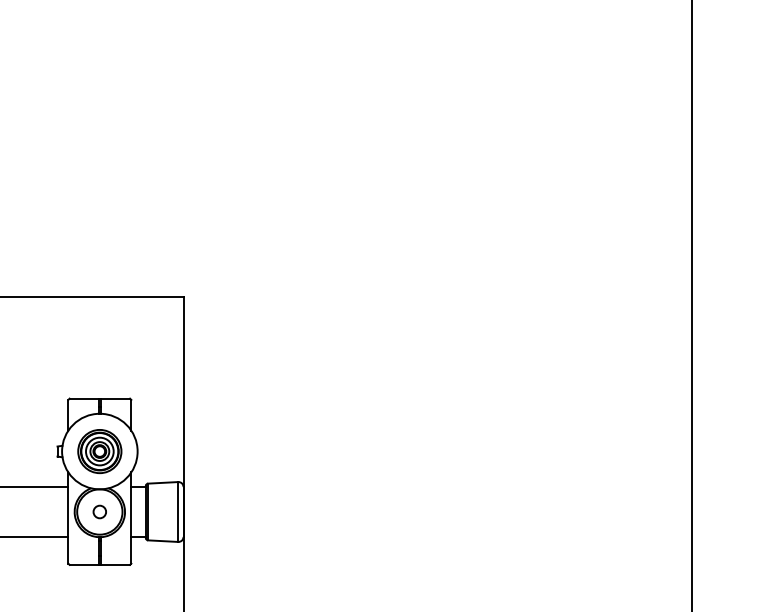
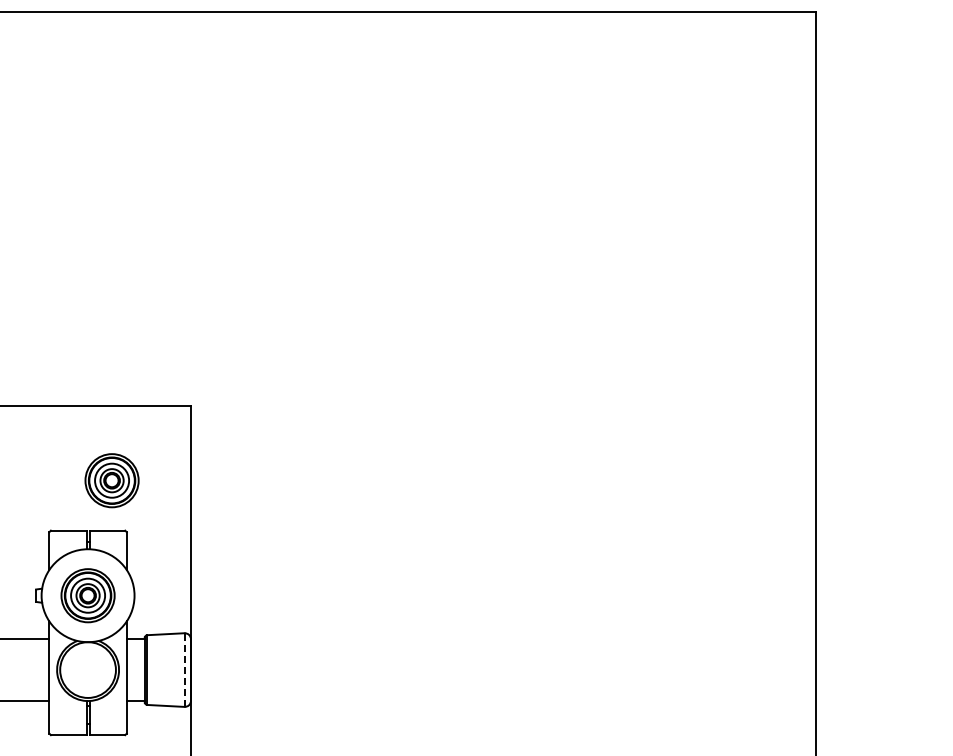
part: (118, 357) -> (111, 480), added
circle: (99, 511) -> (87, 669), removed
line: (178, 512) -> (184, 670), solid -> dashed

